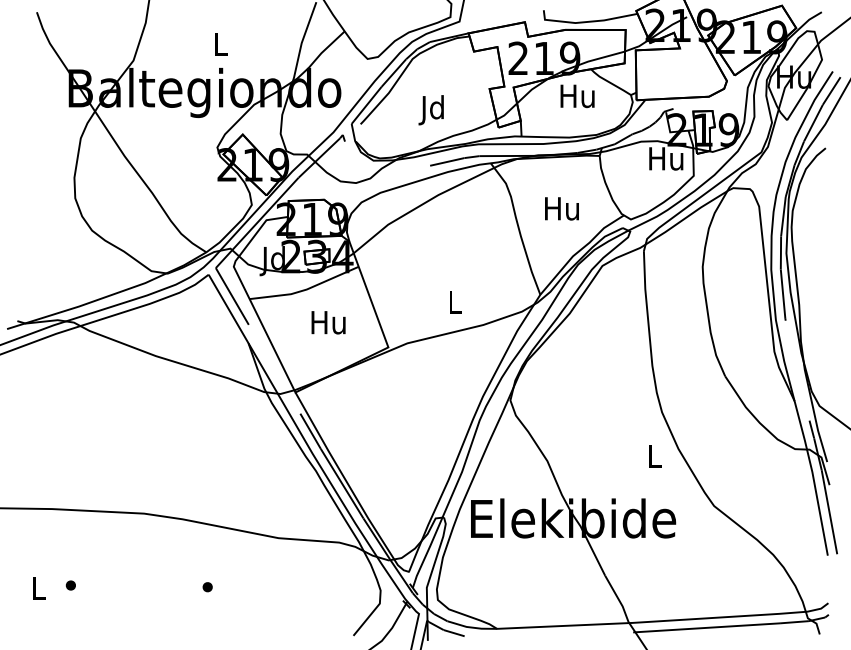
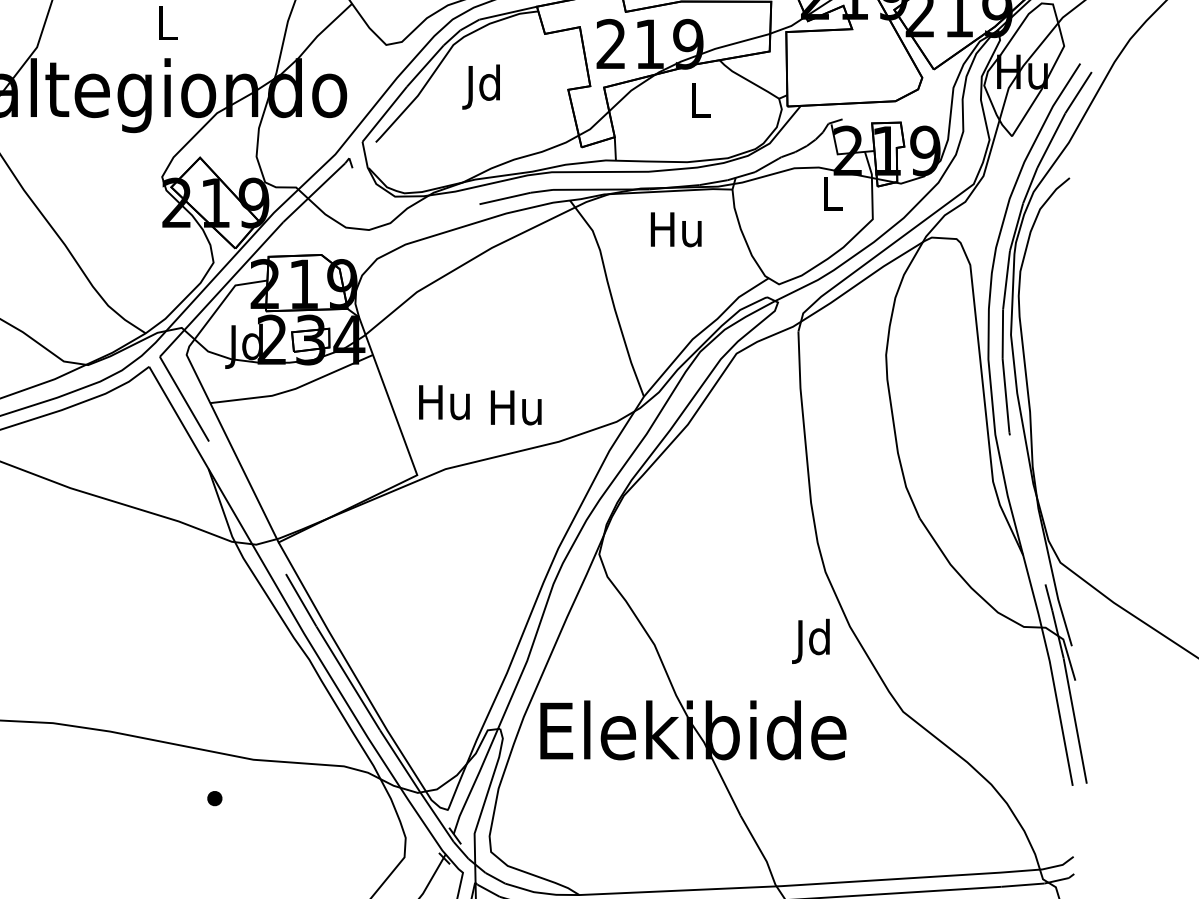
text: (577, 96) -> (699, 100), Hu -> L
text: (430, 110) -> (480, 87), moved
text: (666, 158) -> (832, 193), Hu -> L
text: (561, 208) -> (675, 229), moved
text: (454, 301) -> (515, 406), L -> Hu
text: (328, 322) -> (444, 402), moved
text: (651, 458) -> (809, 640), L -> Jd
part: (207, 587) -> (214, 799), moved

